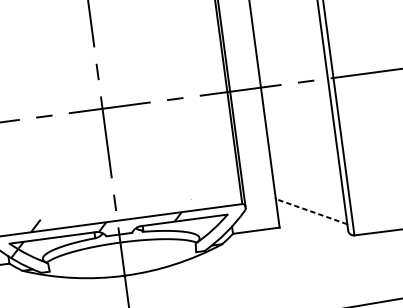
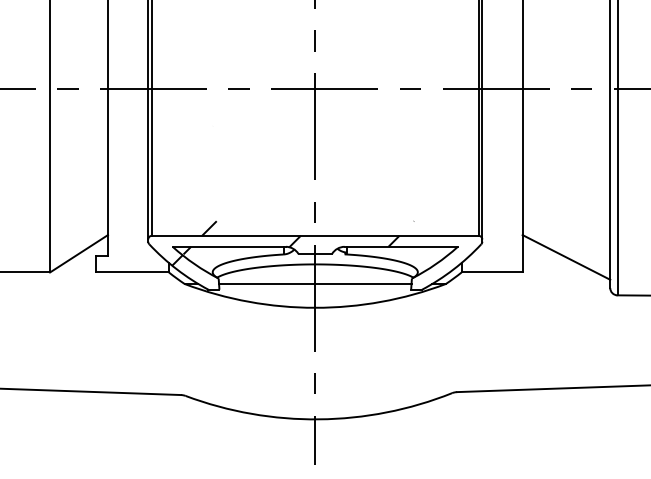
line: (311, 211) -> (566, 257), dashed -> solid
line: (122, 257) -> (315, 283), added

